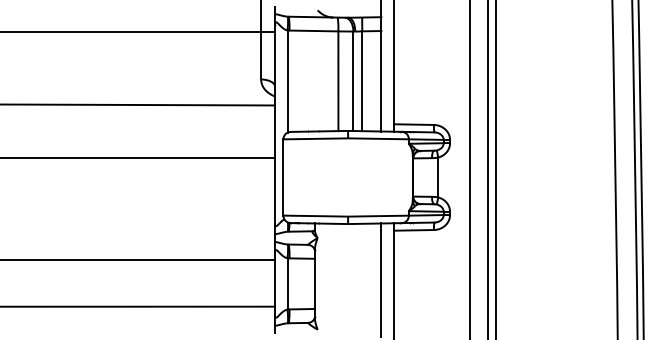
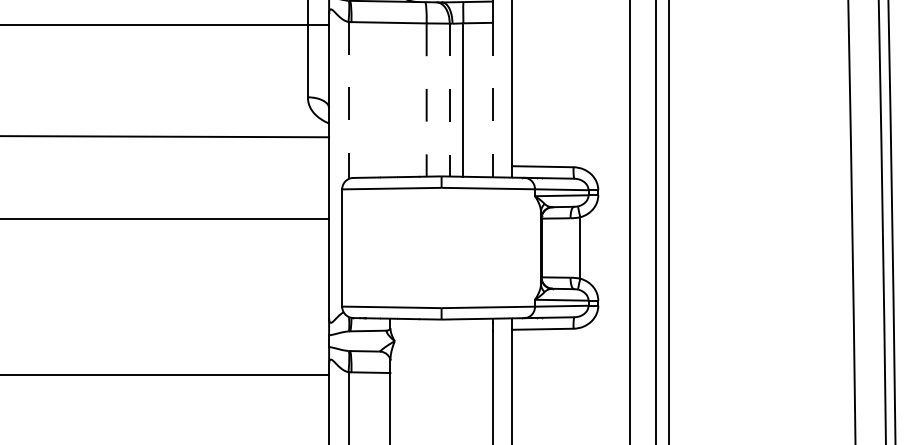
line: (338, 81) -> (426, 100), solid -> dashed
line: (353, 81) -> (449, 100), solid -> dashed
line: (381, 81) -> (492, 100), solid -> dashed
line: (287, 82) -> (348, 101), solid -> dashed

